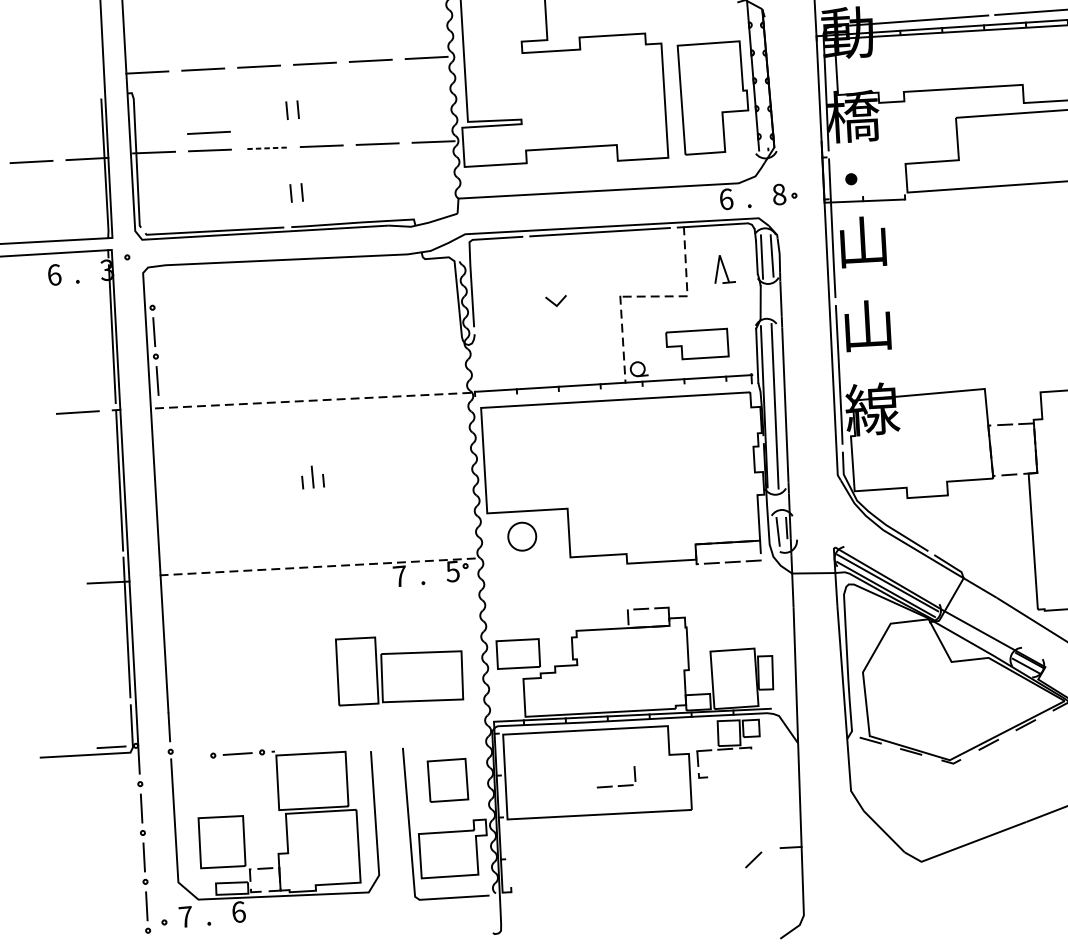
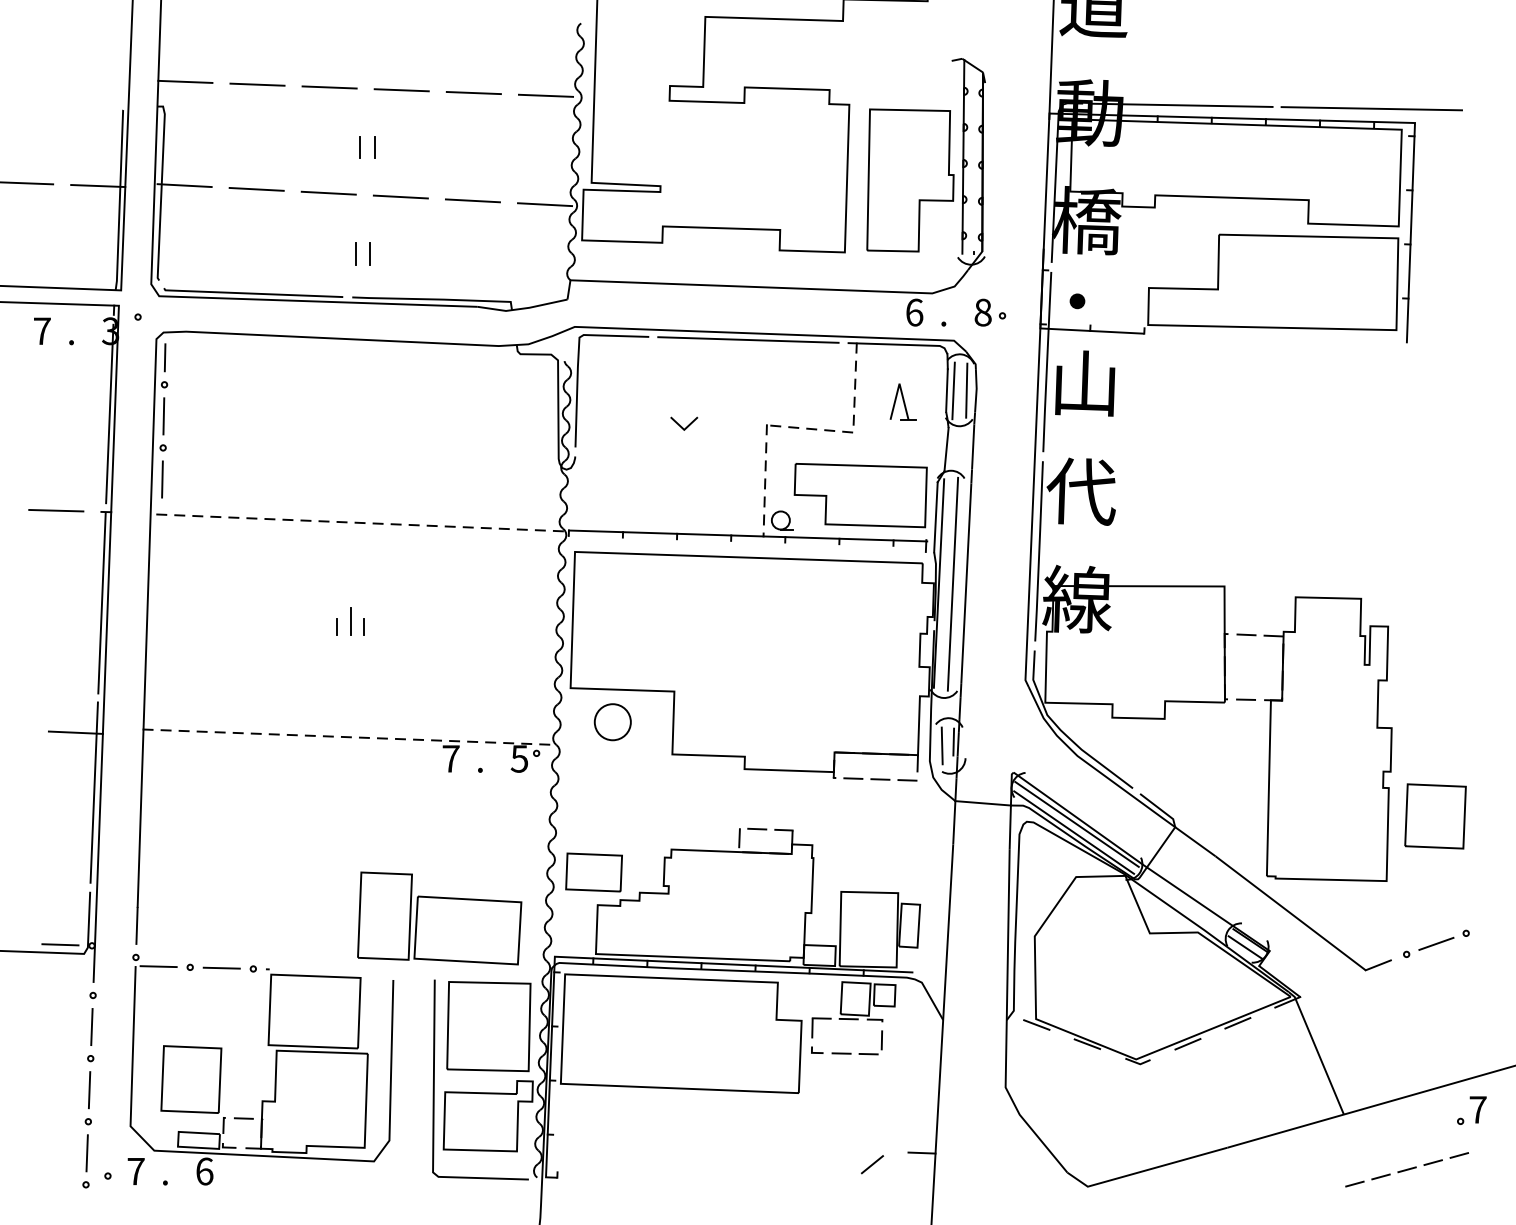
line: (208, 132) -> (257, 166), removed
line: (265, 148) -> (328, 193), dashed -> solid
text: (54, 275) -> (42, 331), 6 -> 7
line: (150, 286) -> (164, 357), added
text: (866, 325) -> (1080, 491), 山 -> 代
part: (697, 344) -> (860, 495), size x1.67
part: (399, 669) -> (439, 918), moved
line: (188, 757) -> (158, 966), added
part: (447, 780) -> (488, 1026), size x1.67
part: (617, 785) -> (858, 1053), moved

